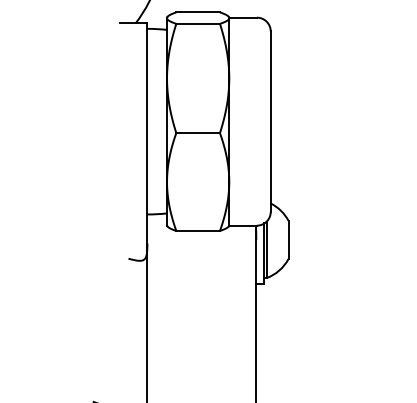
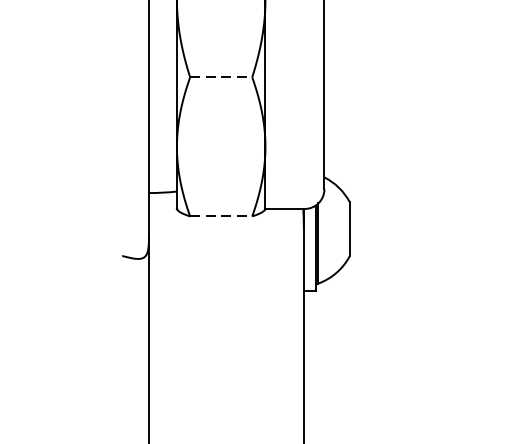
line: (198, 133) -> (221, 77), solid -> dashed
line: (198, 230) -> (221, 215), solid -> dashed

